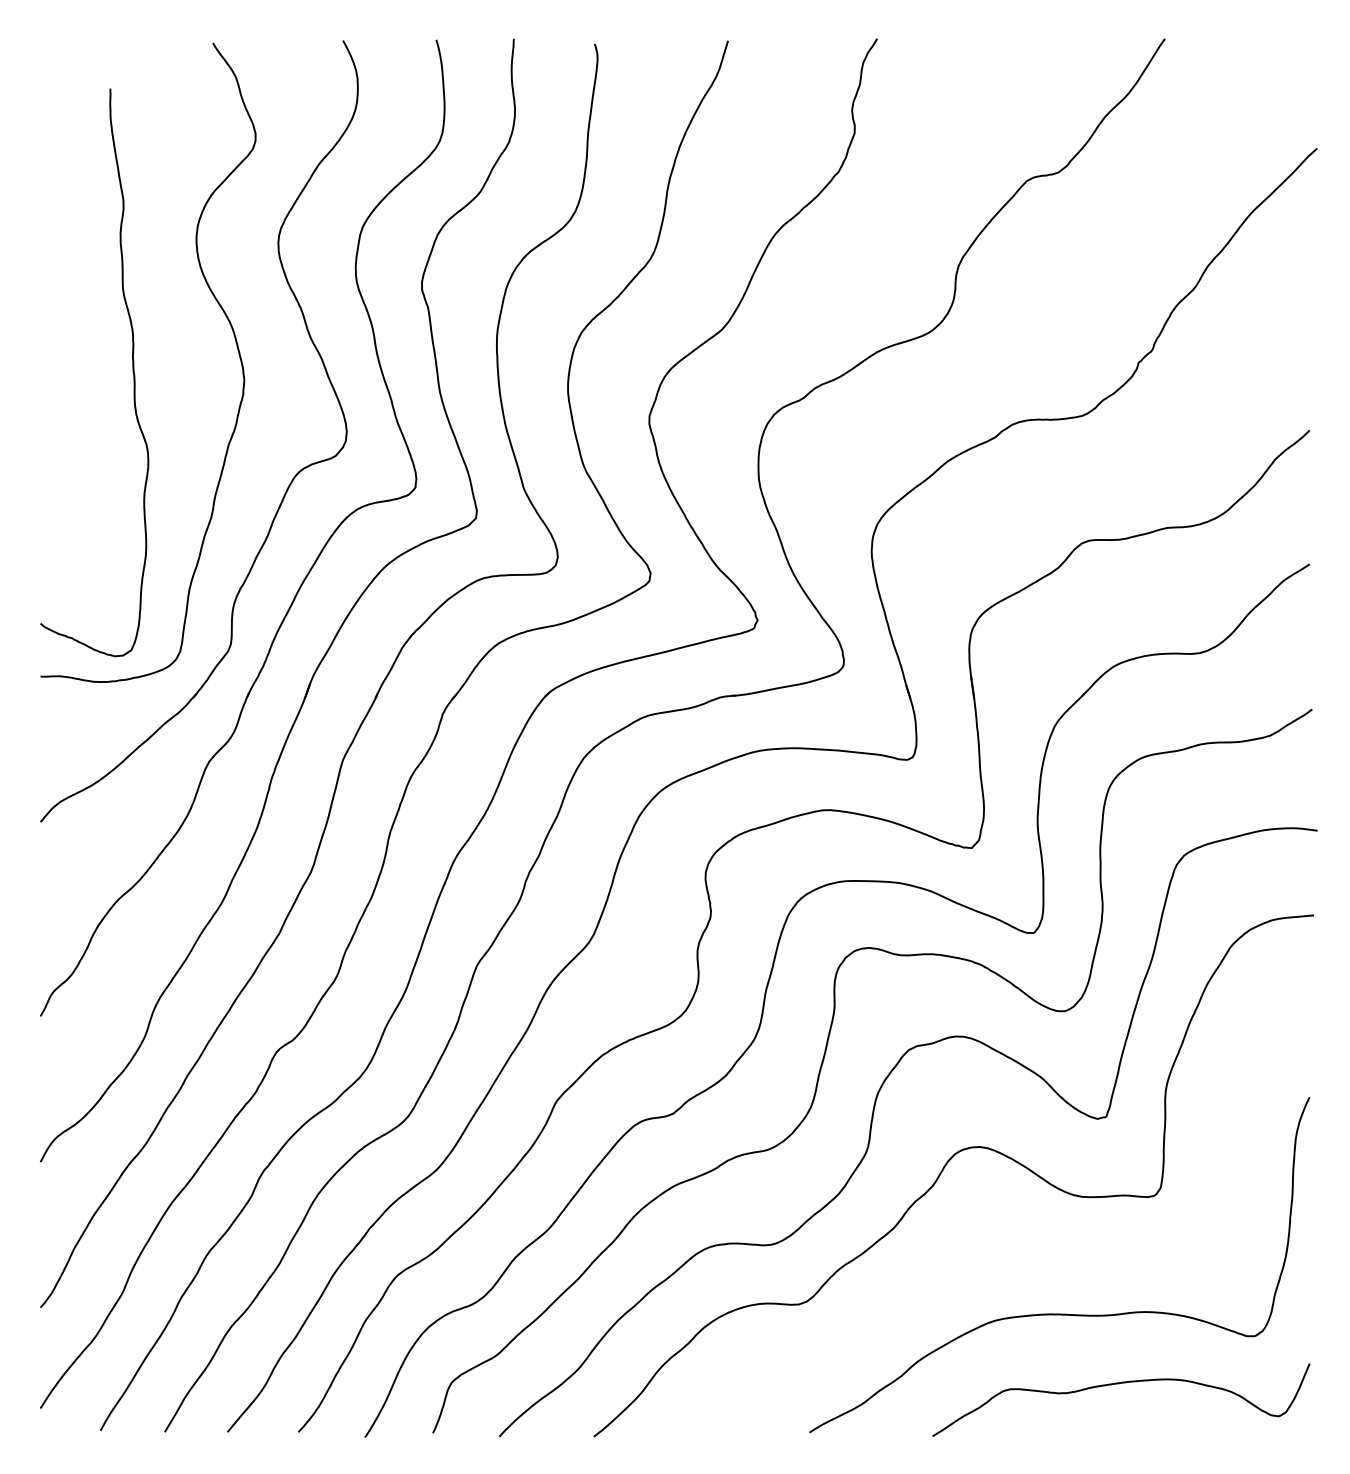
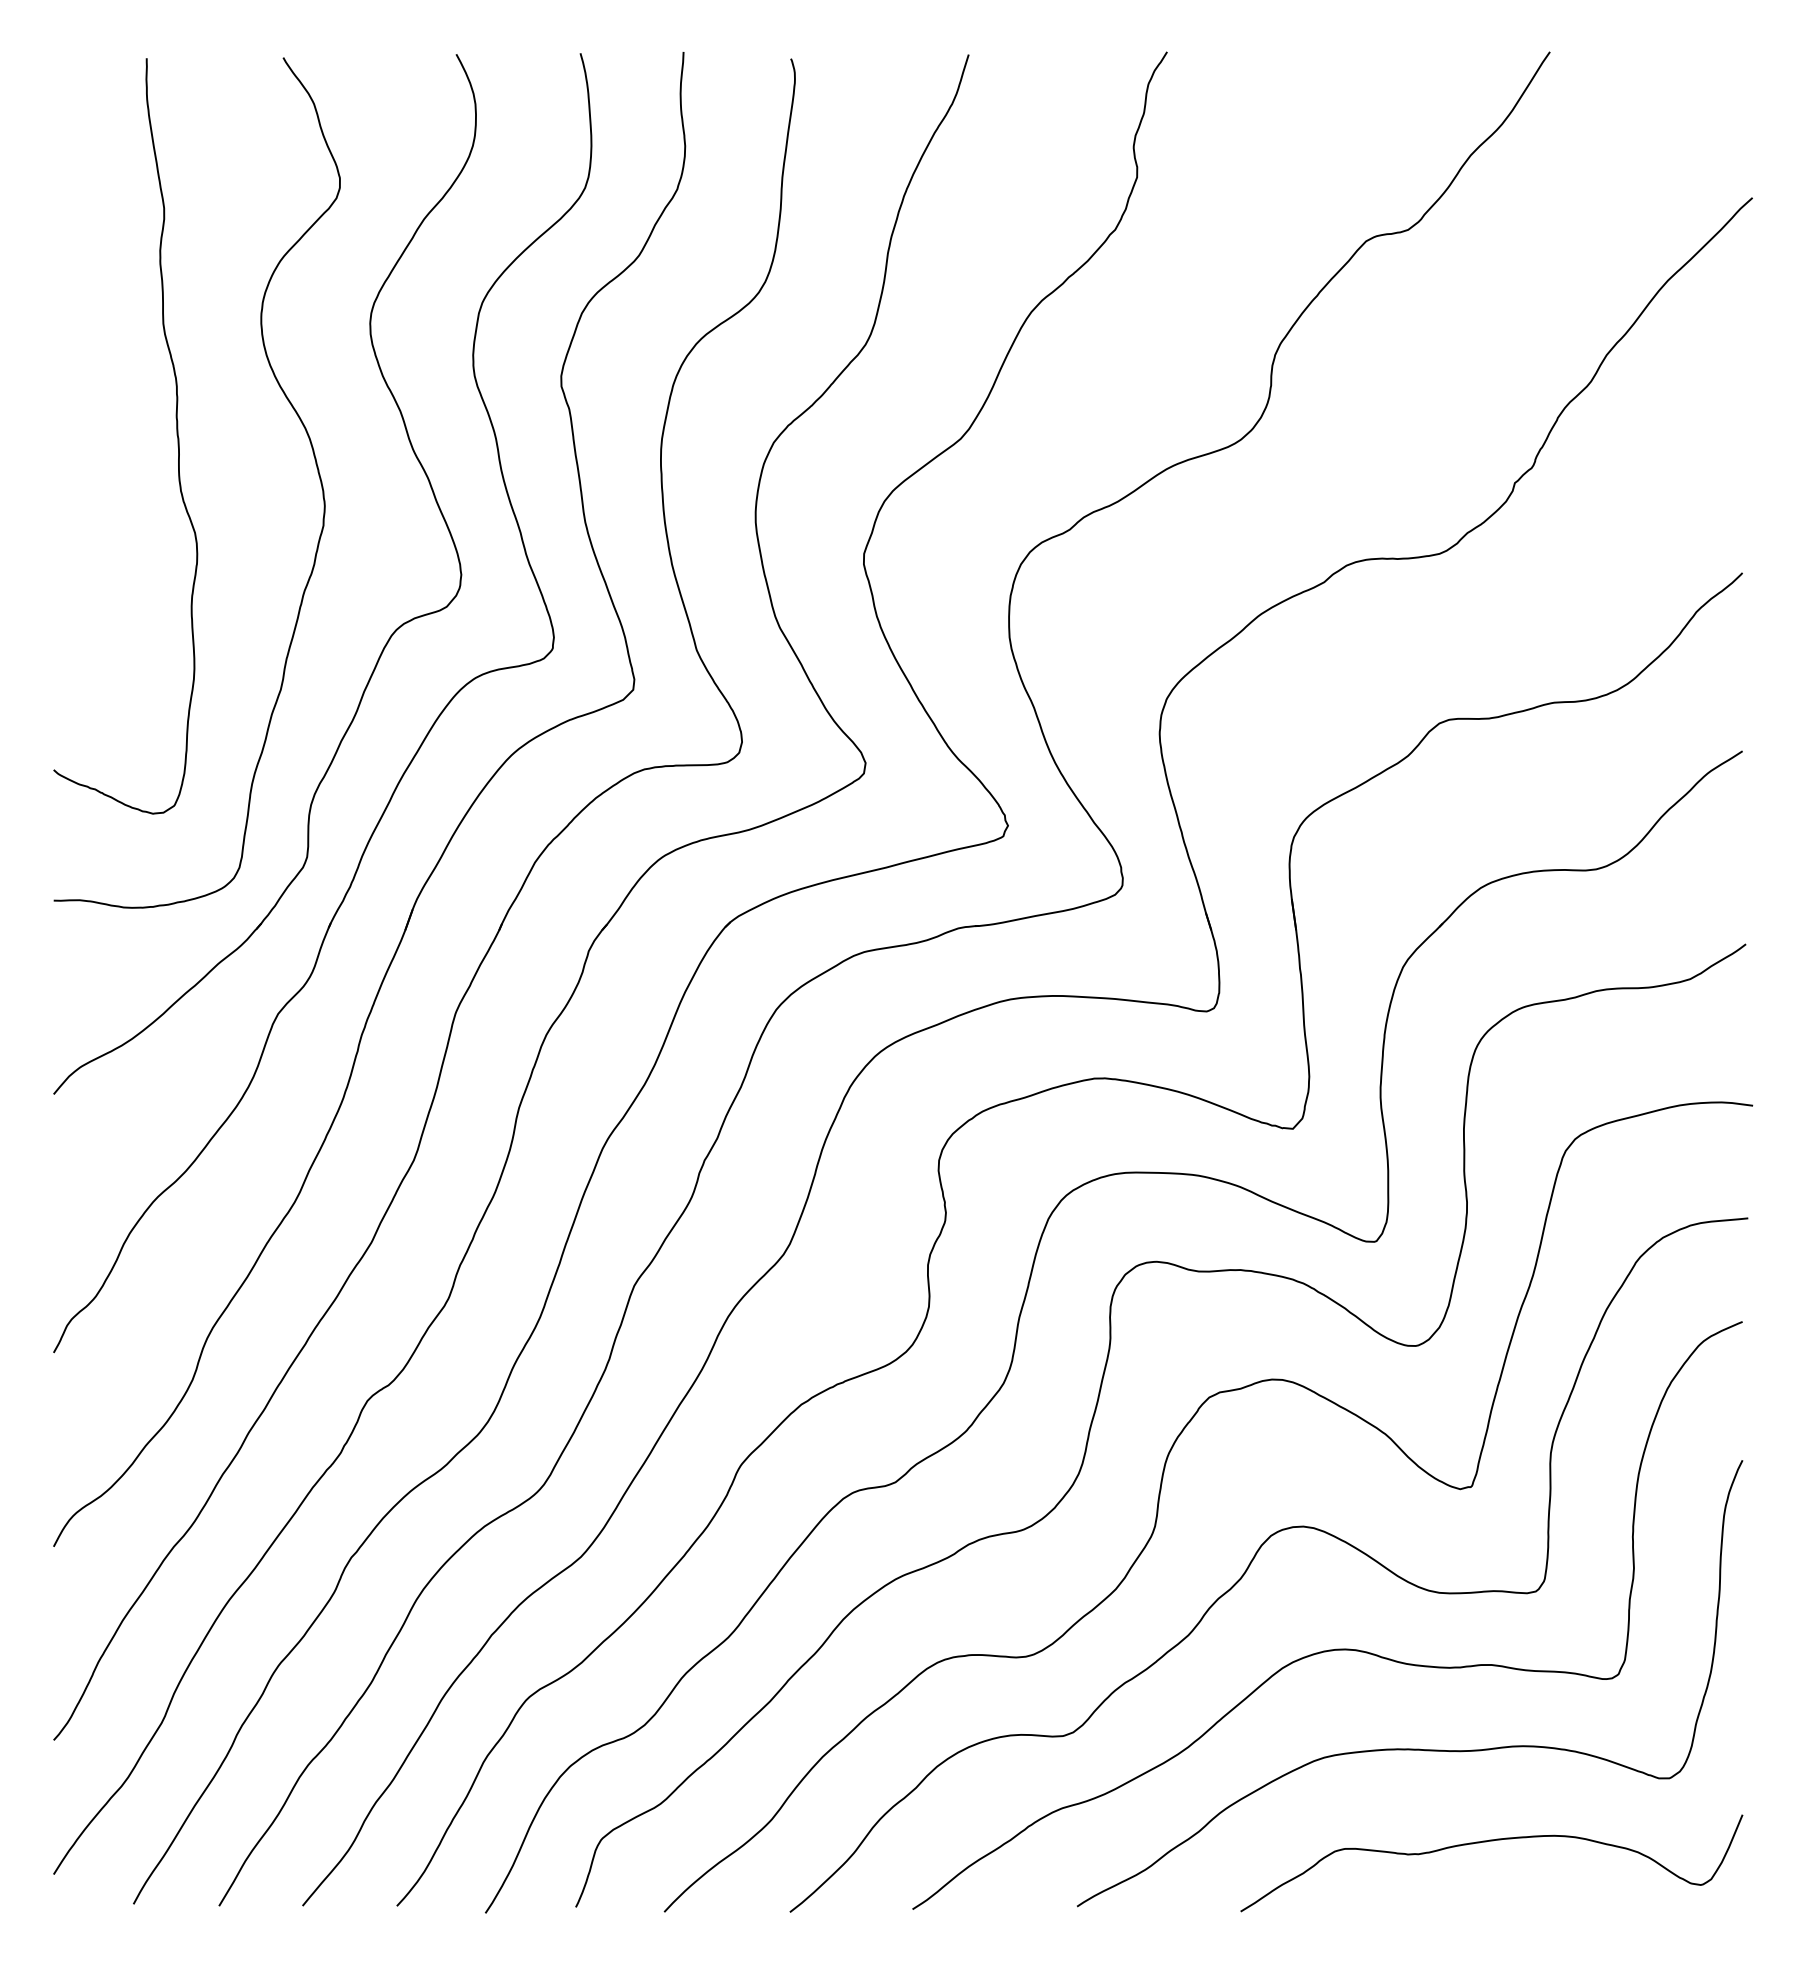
curve: (132, 372) -> (176, 435), moved
curve: (999, 1239) -> (1329, 1649), added

